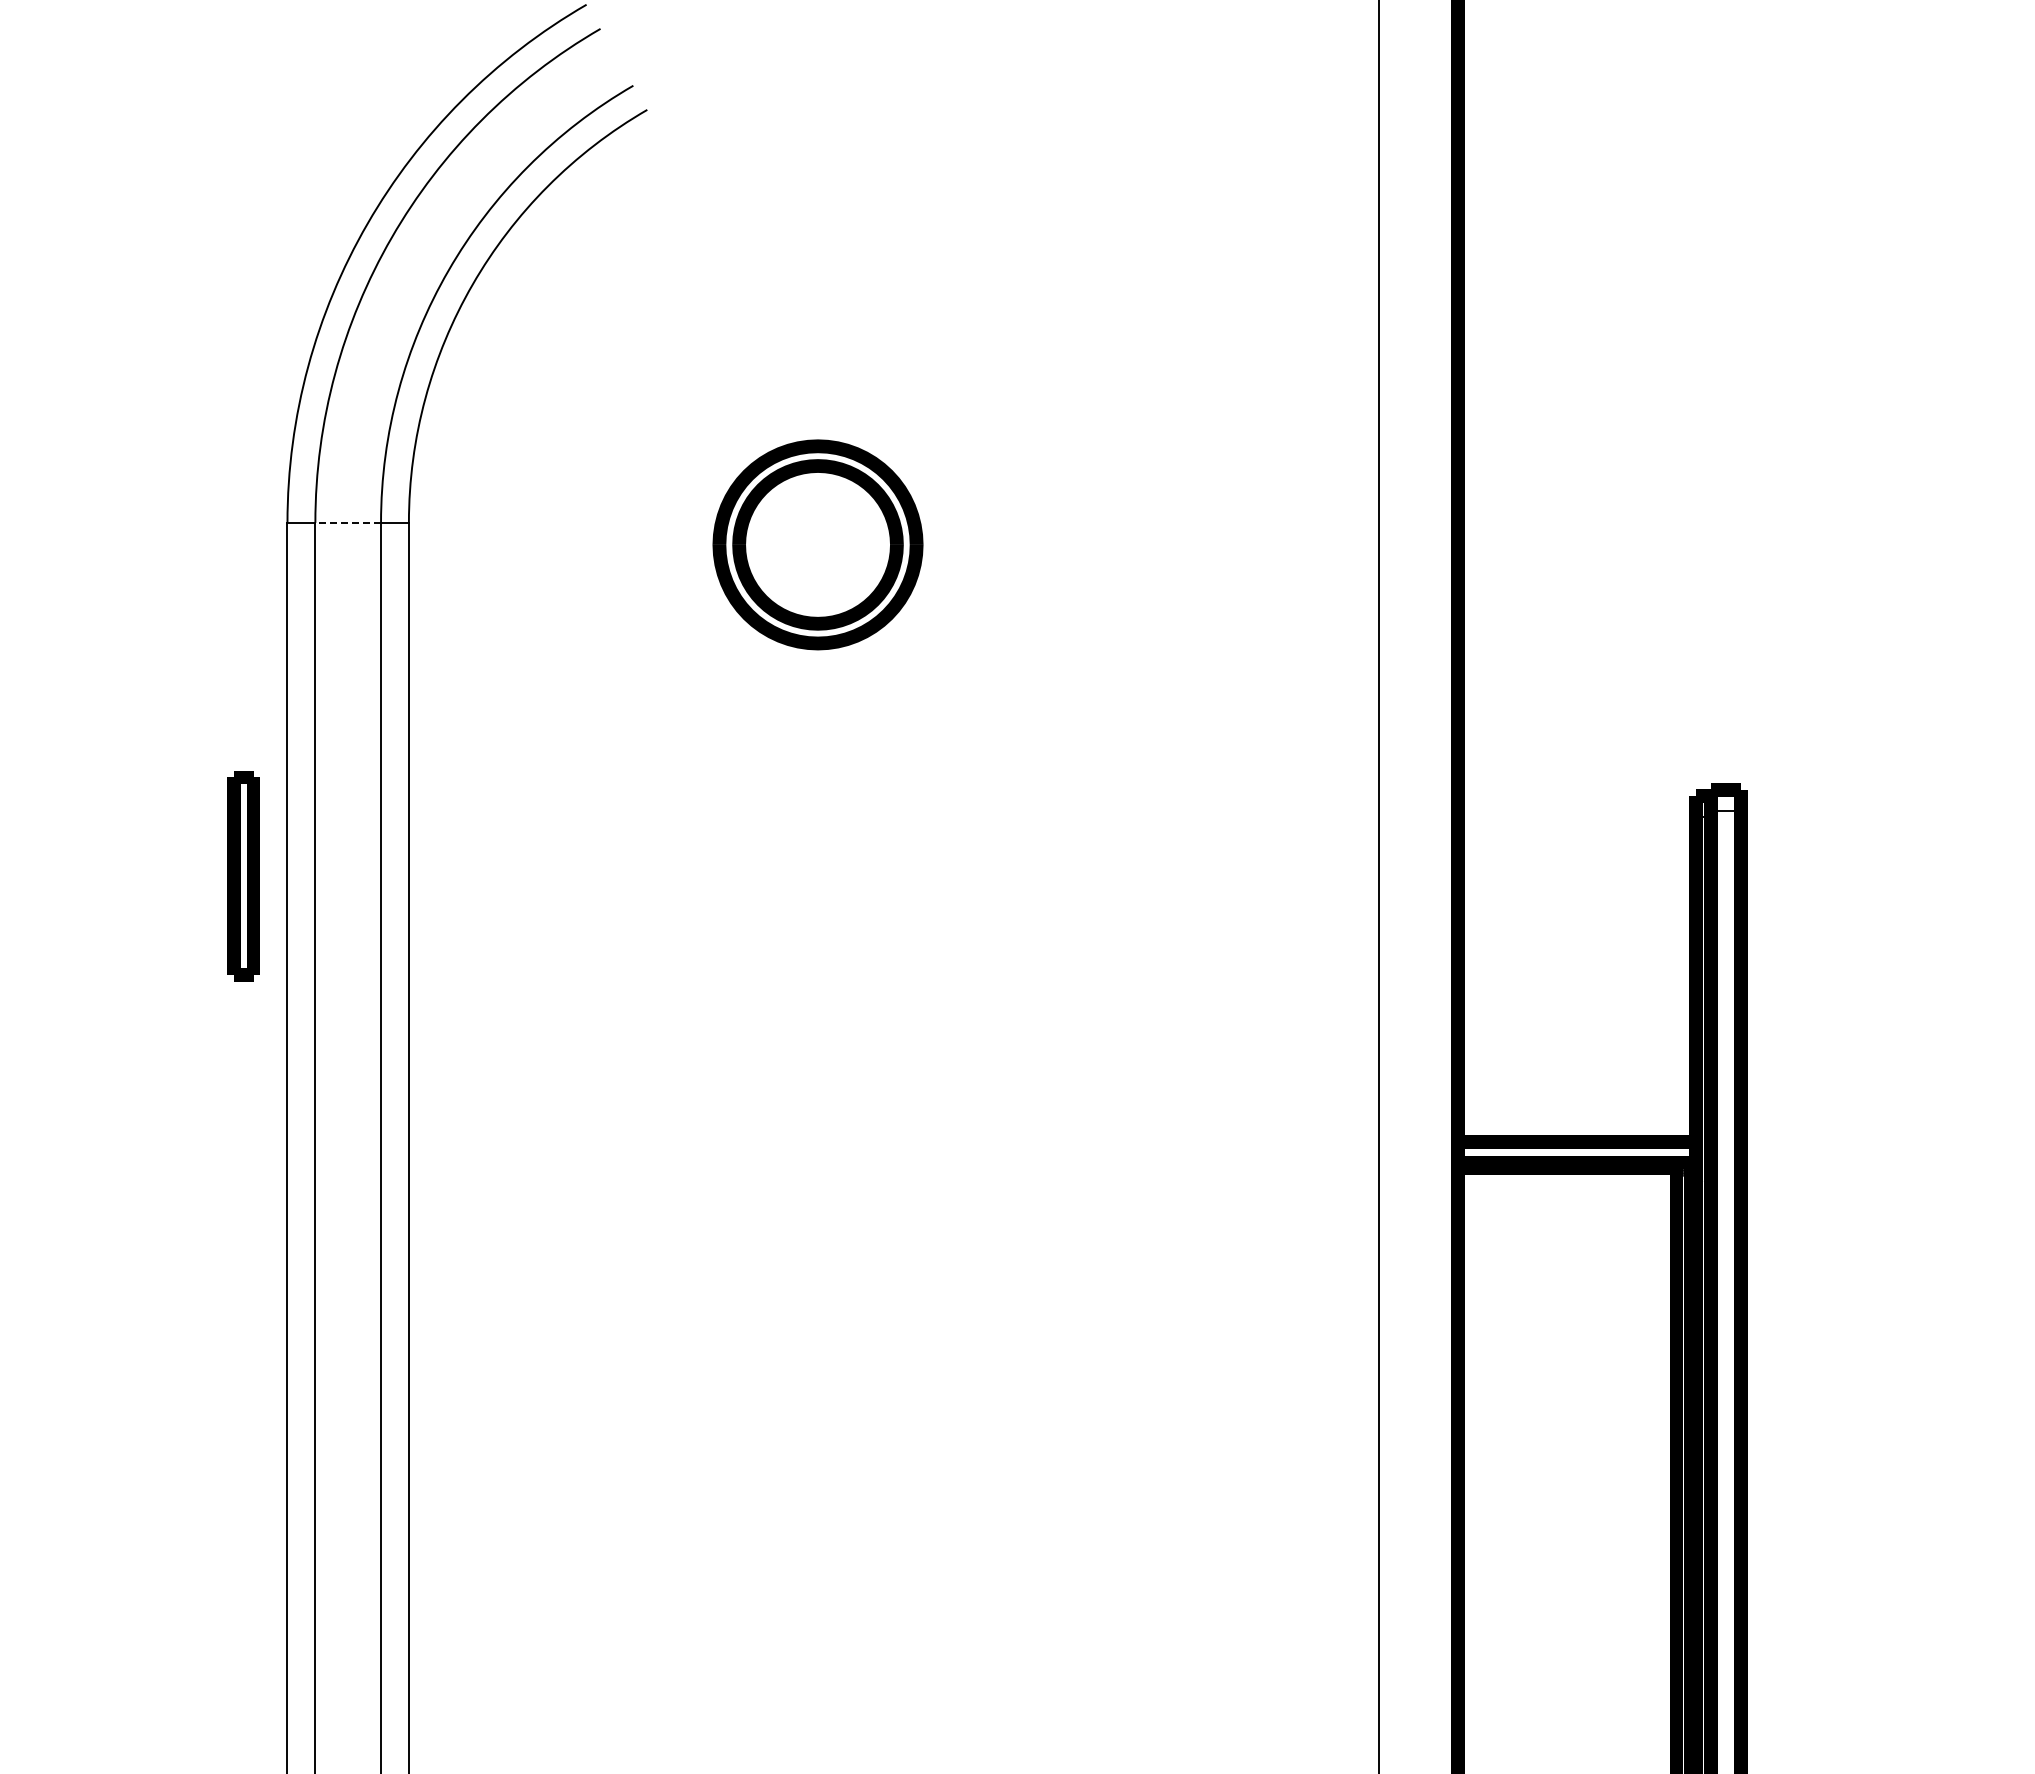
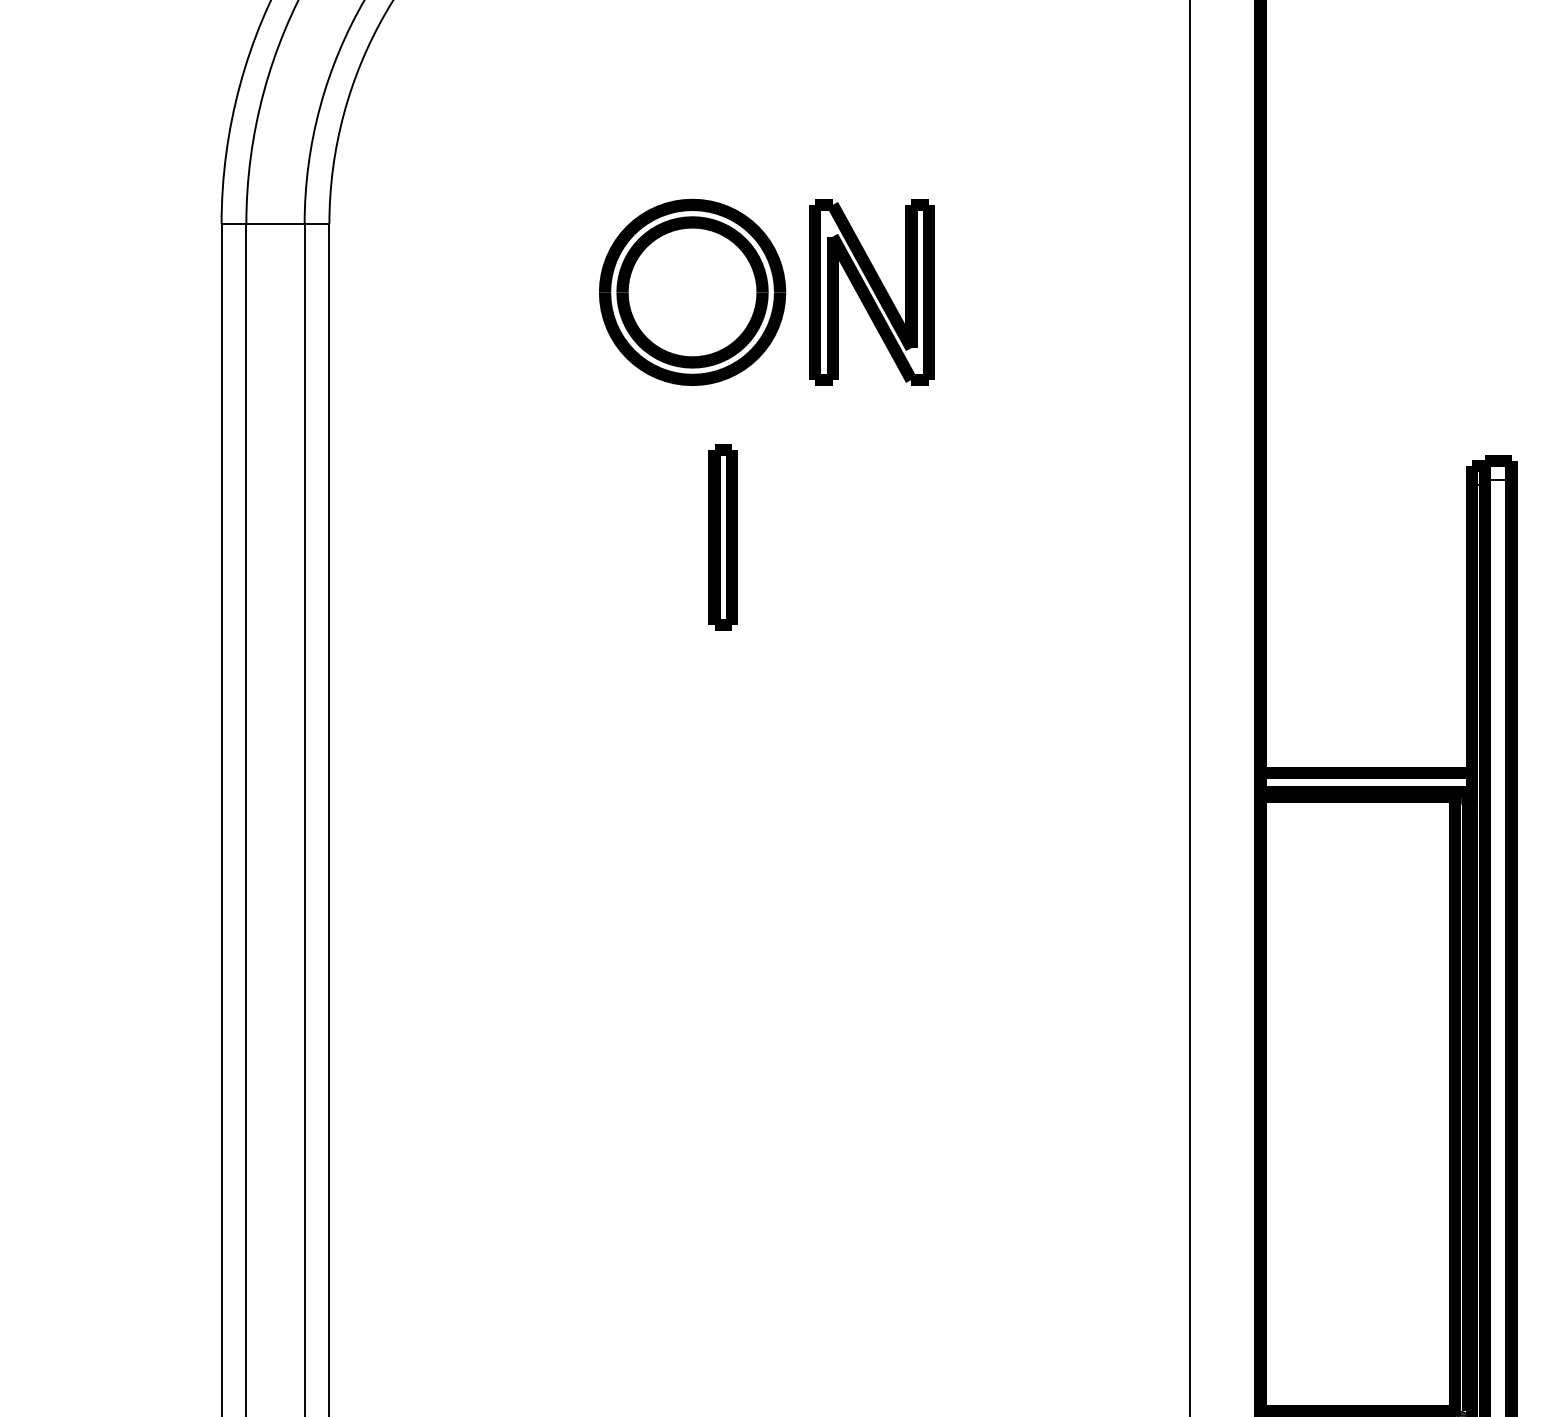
line: (348, 522) -> (275, 223), dashed -> solid
part: (817, 544) -> (692, 292), moved
part: (1019, 599) -> (871, 292), added
part: (243, 876) -> (723, 537), moved

